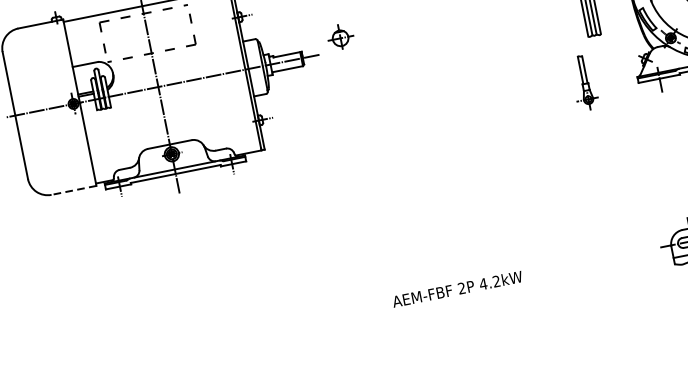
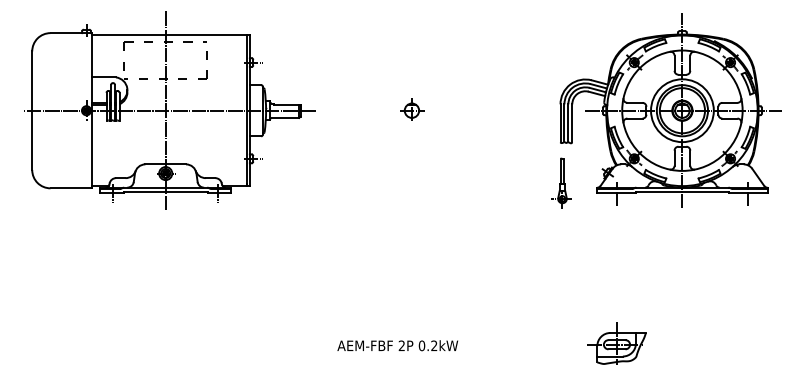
part: (340, 36) -> (412, 109), moved
part: (584, 81) -> (561, 182), moved
line: (74, 190) -> (71, 188), dashed -> solid
text: (482, 283) -> (421, 345), 4.2kW -> 0.2kW

